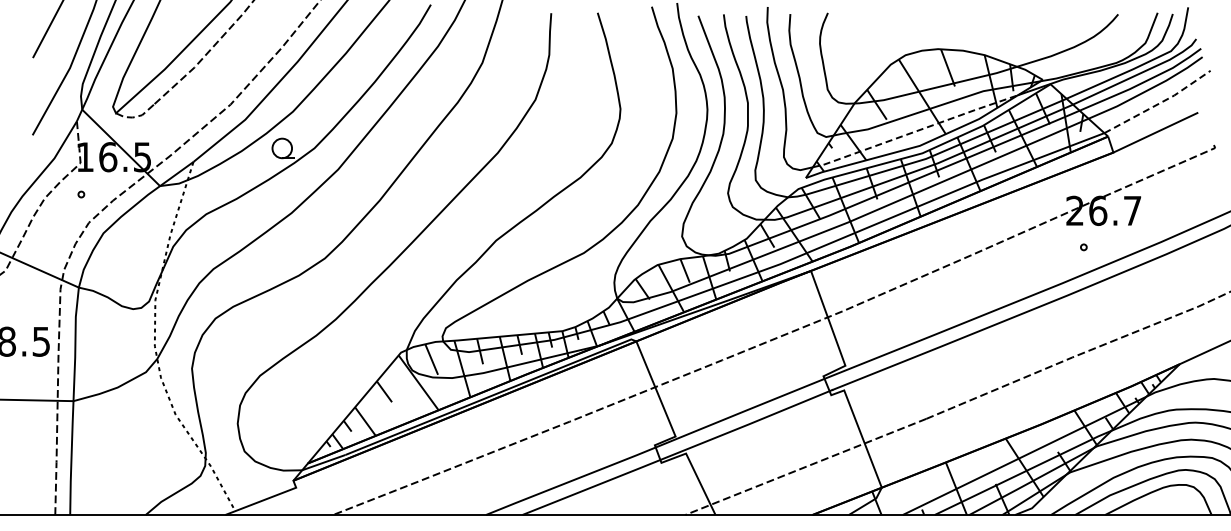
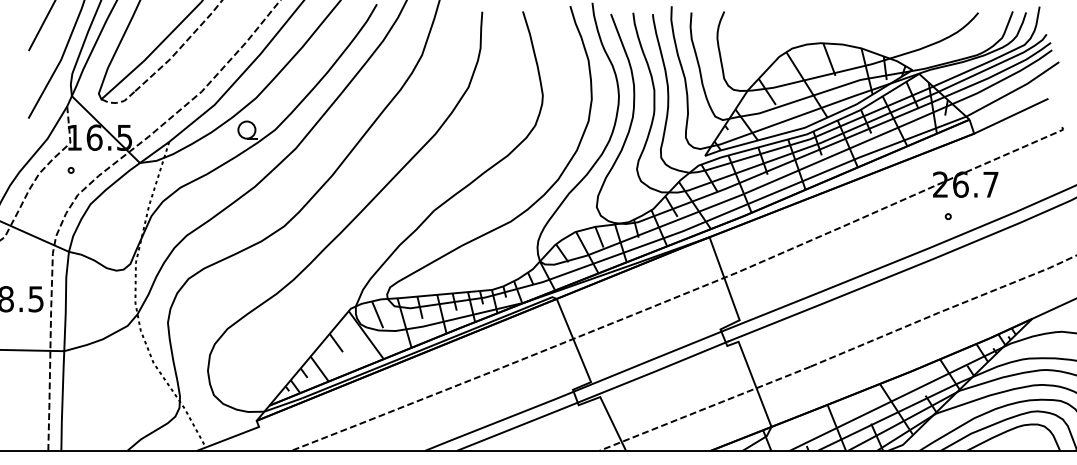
line: (1159, 103) -> (1014, 90), dashed -> solid
line: (915, 131) -> (801, 115), dashed -> solid

